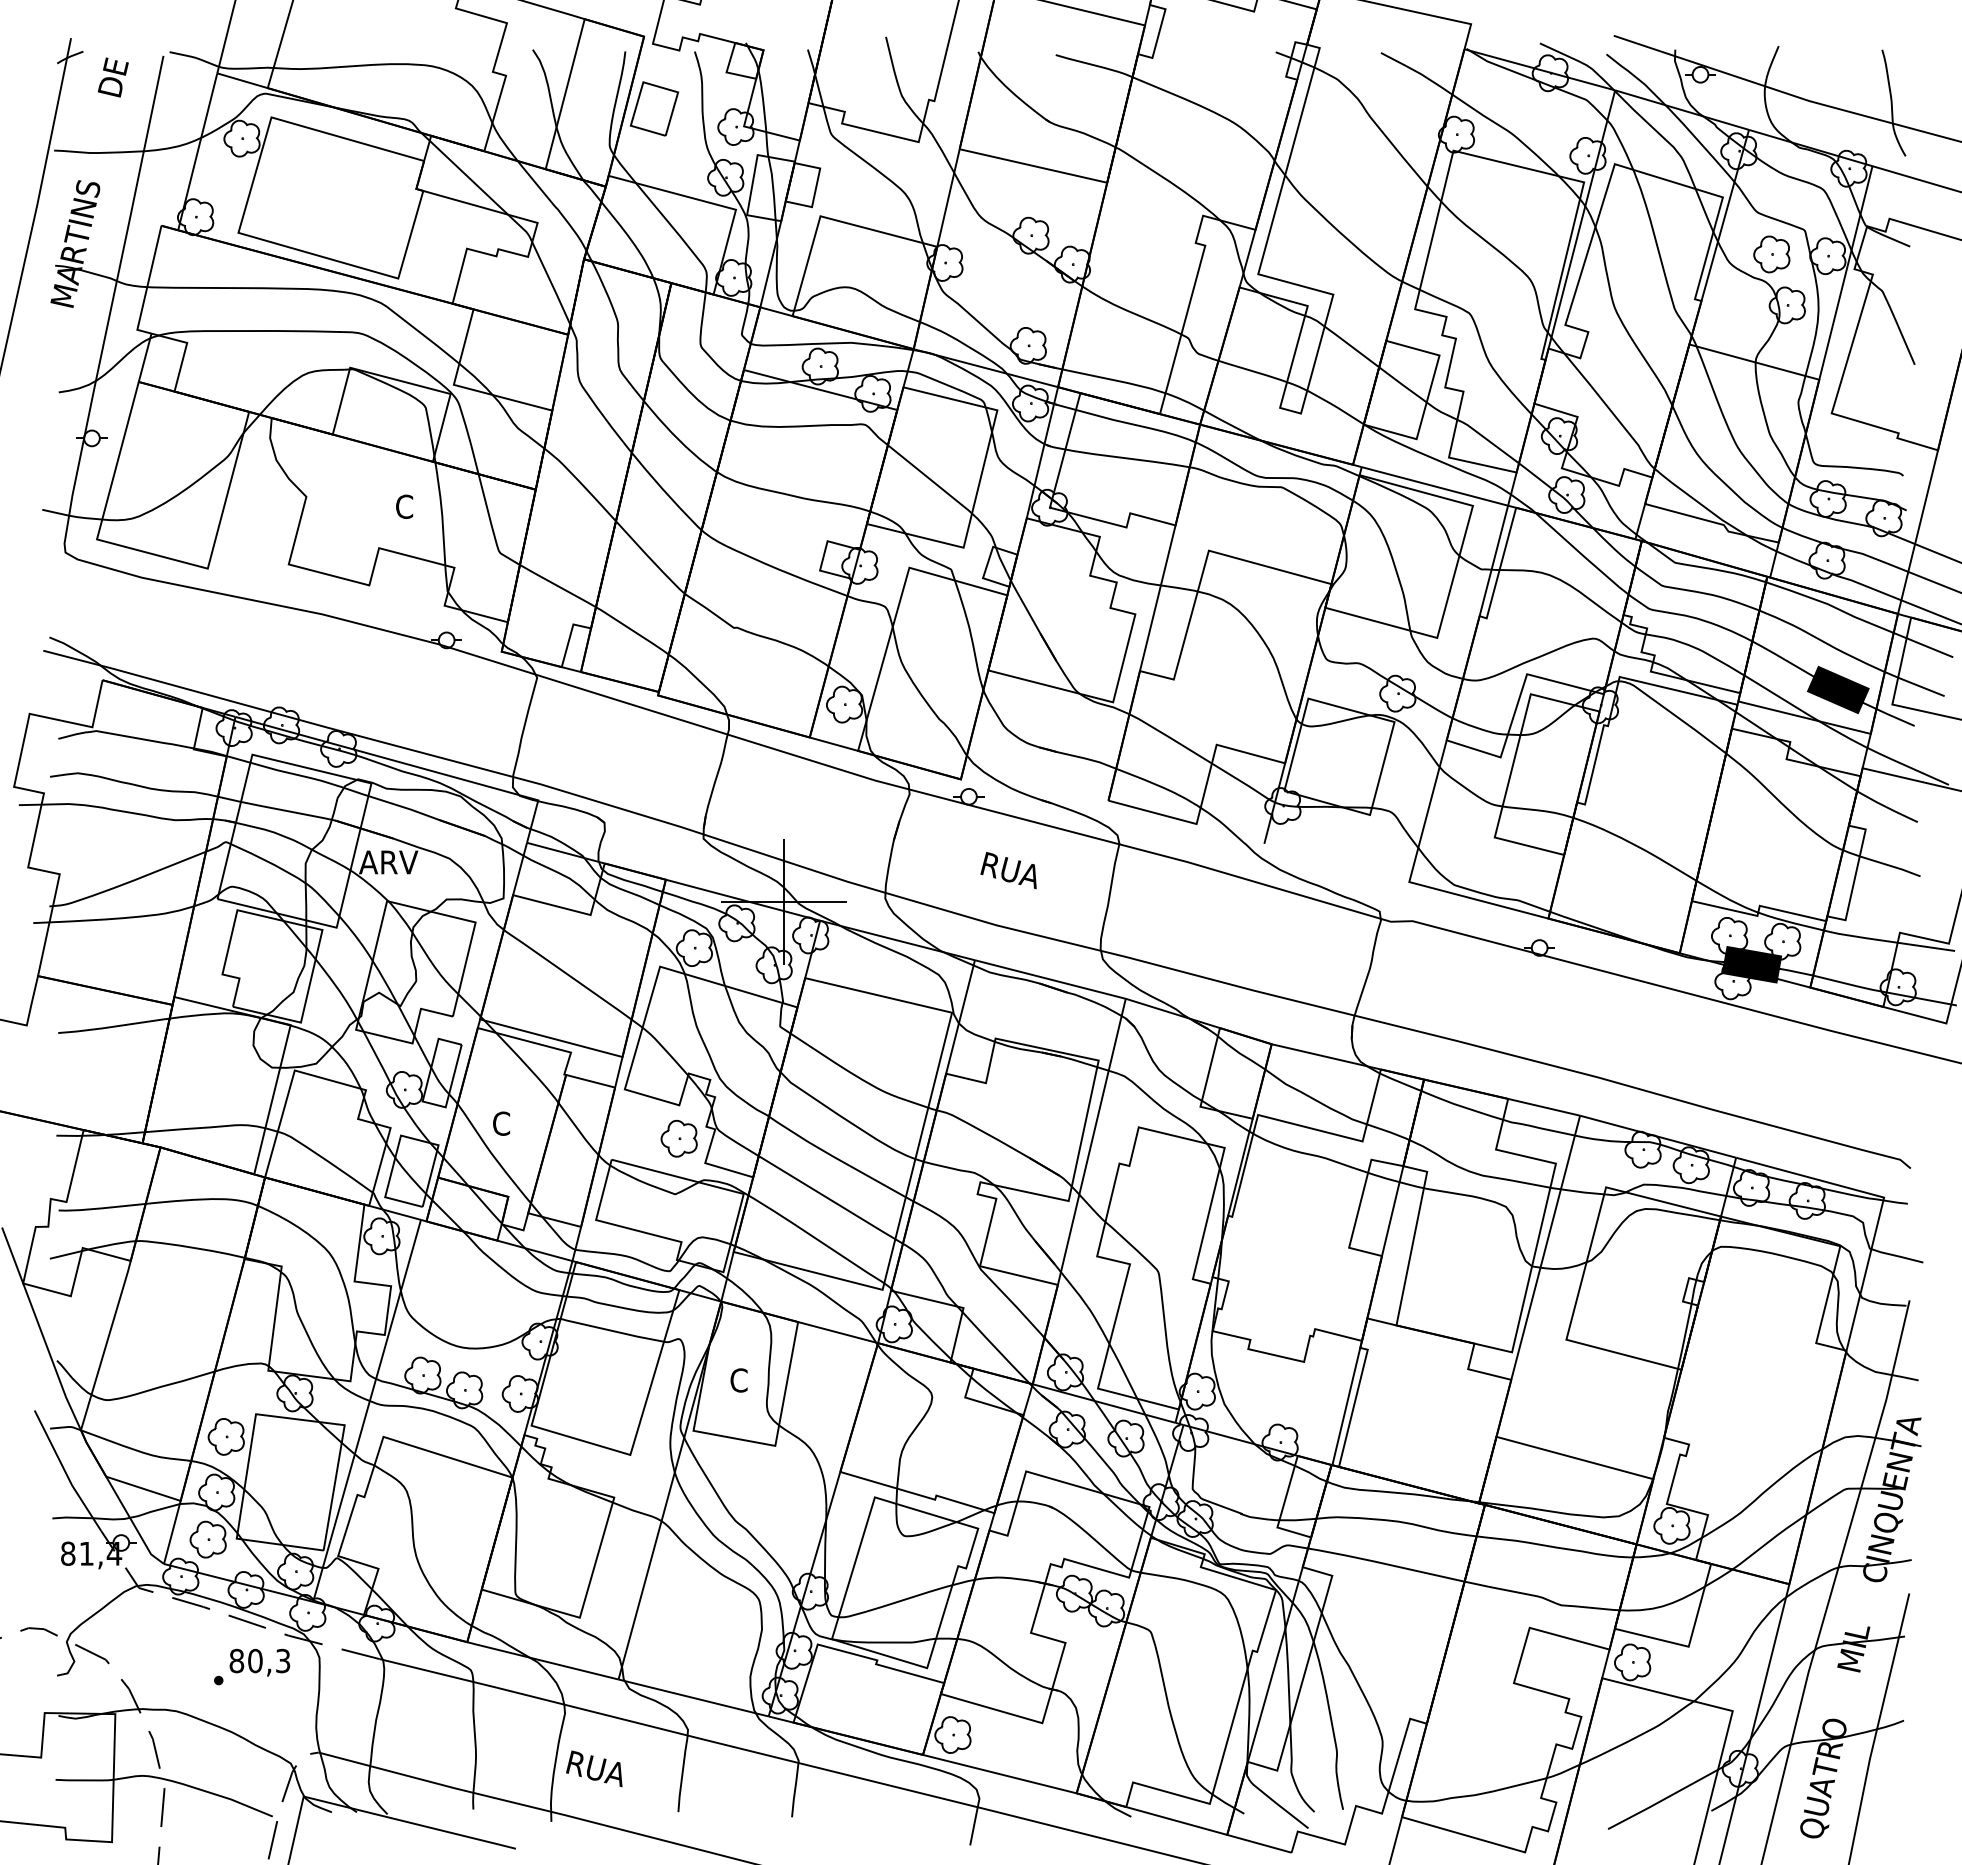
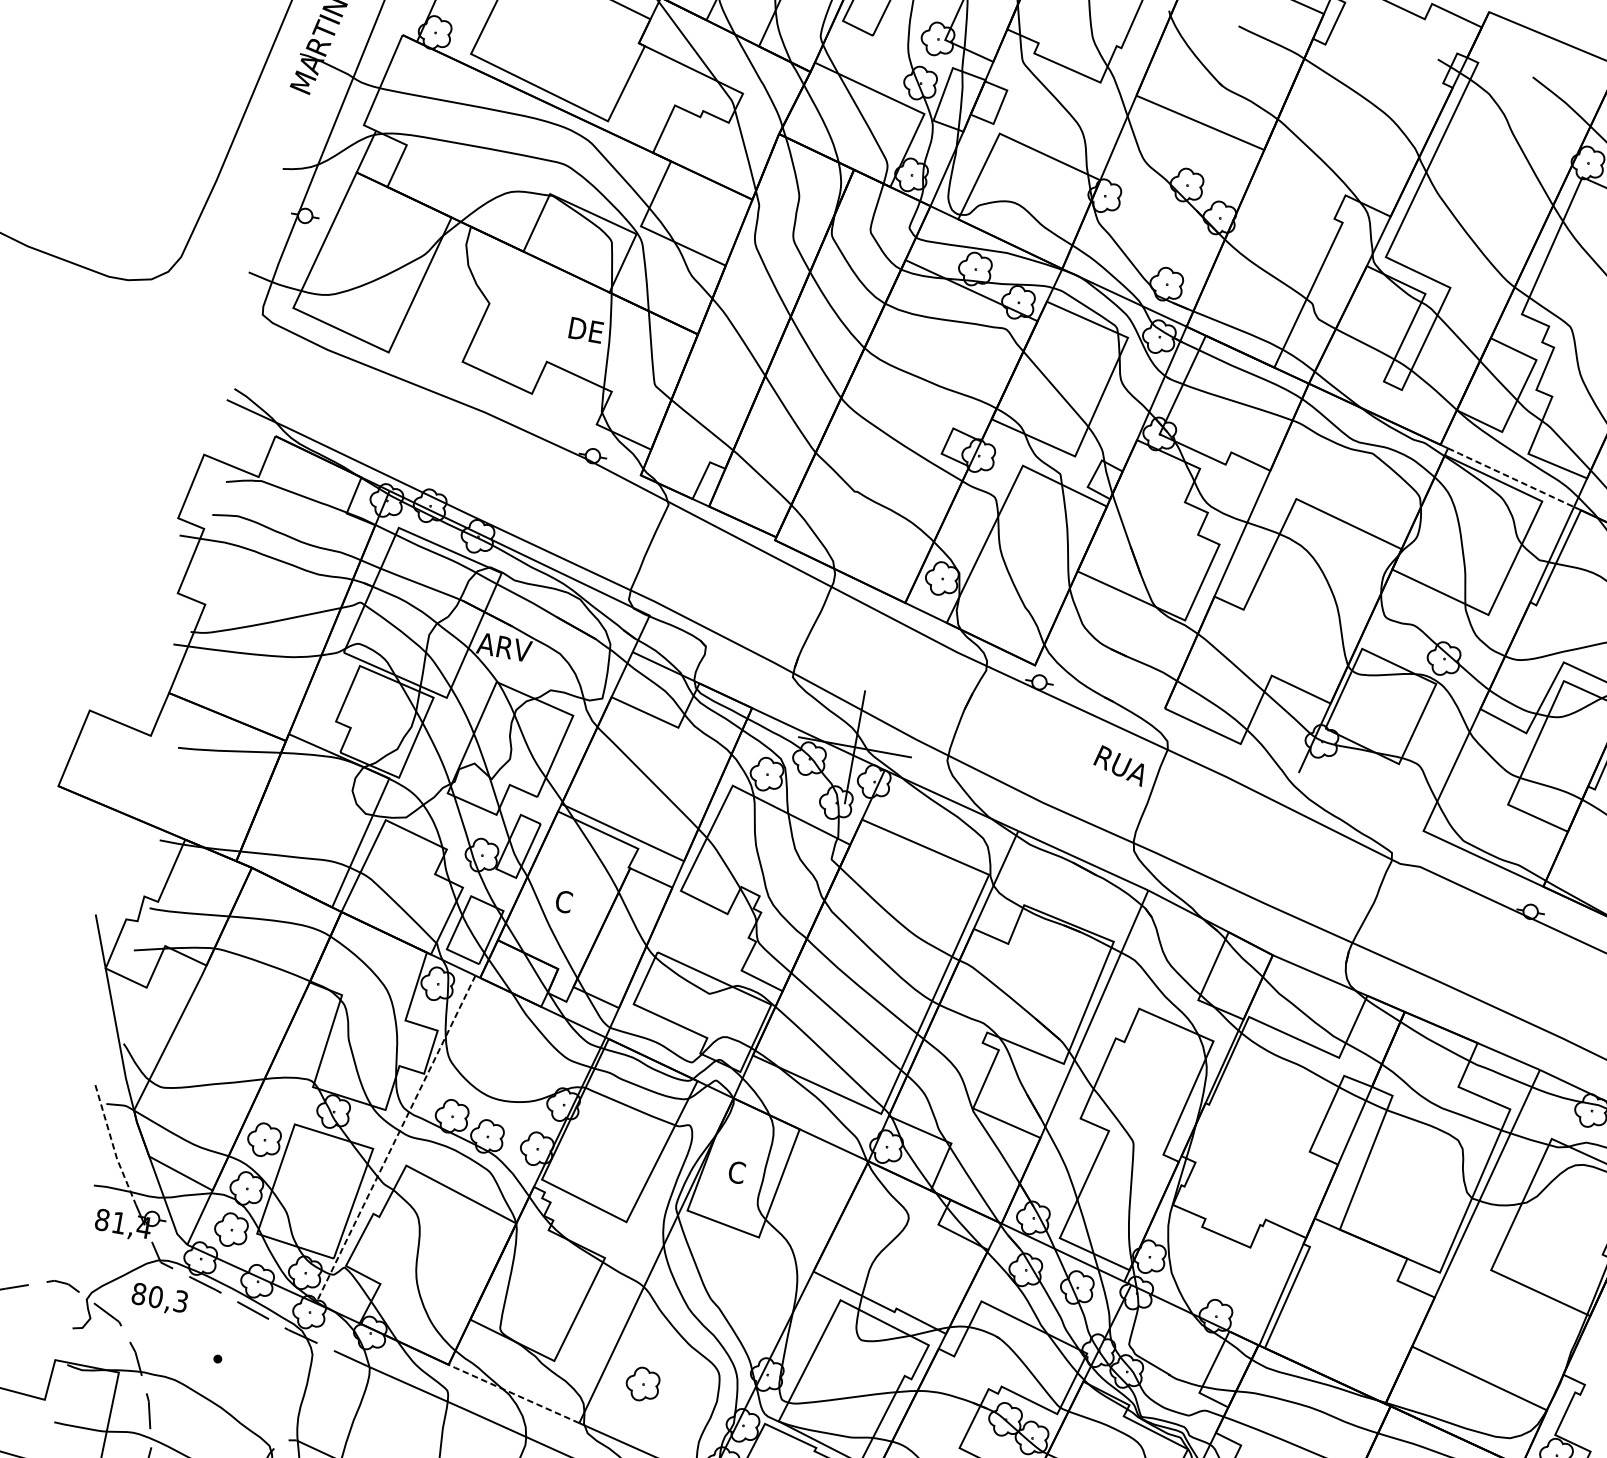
line: (1434, 486) -> (1510, 477), solid -> dashed
text: (414, 506) -> (585, 329), C -> DE
text: (1008, 870) -> (1119, 765), moved
part: (678, 1138) -> (642, 1384), moved
line: (366, 1411) -> (395, 1139), solid -> dashed
line: (65, 1473) -> (113, 1147), solid -> dashed
line: (541, 1660) -> (512, 1393), solid -> dashed
text: (259, 1662) -> (159, 1299), moved

